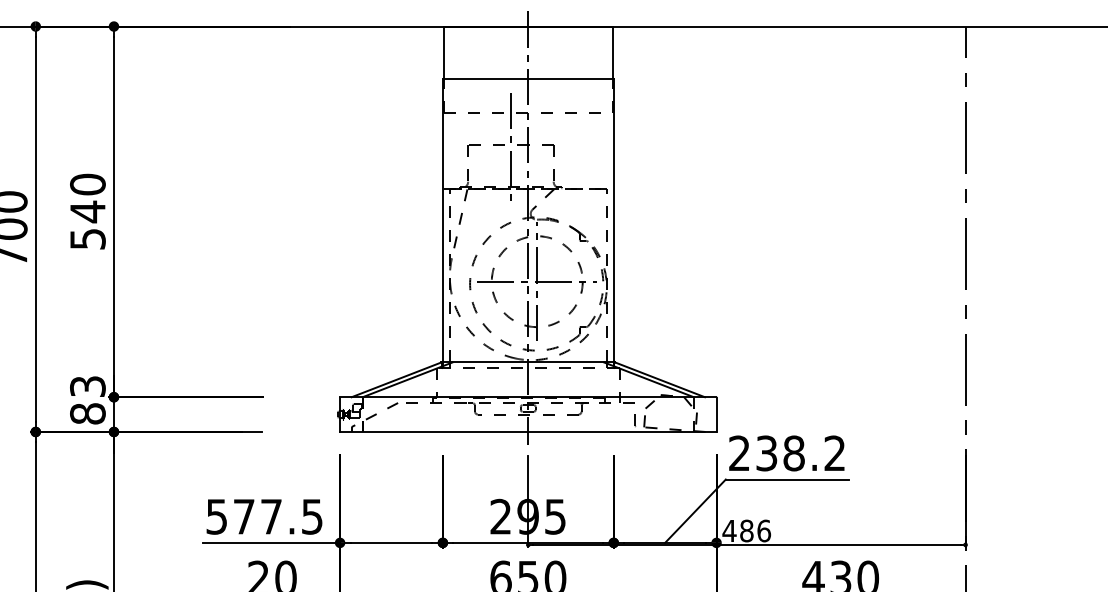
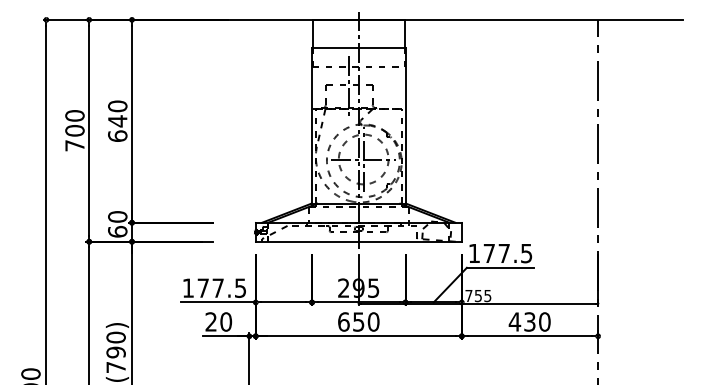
text: (87, 237) -> (117, 135), 540 -> 640
text: (87, 400) -> (117, 224), 83 -> 60
text: (787, 453) -> (500, 253), 238.2 -> 177.5
text: (215, 515) -> (187, 287), 577.5 -> 177.5
text: (747, 530) -> (478, 295), 486 -> 755

